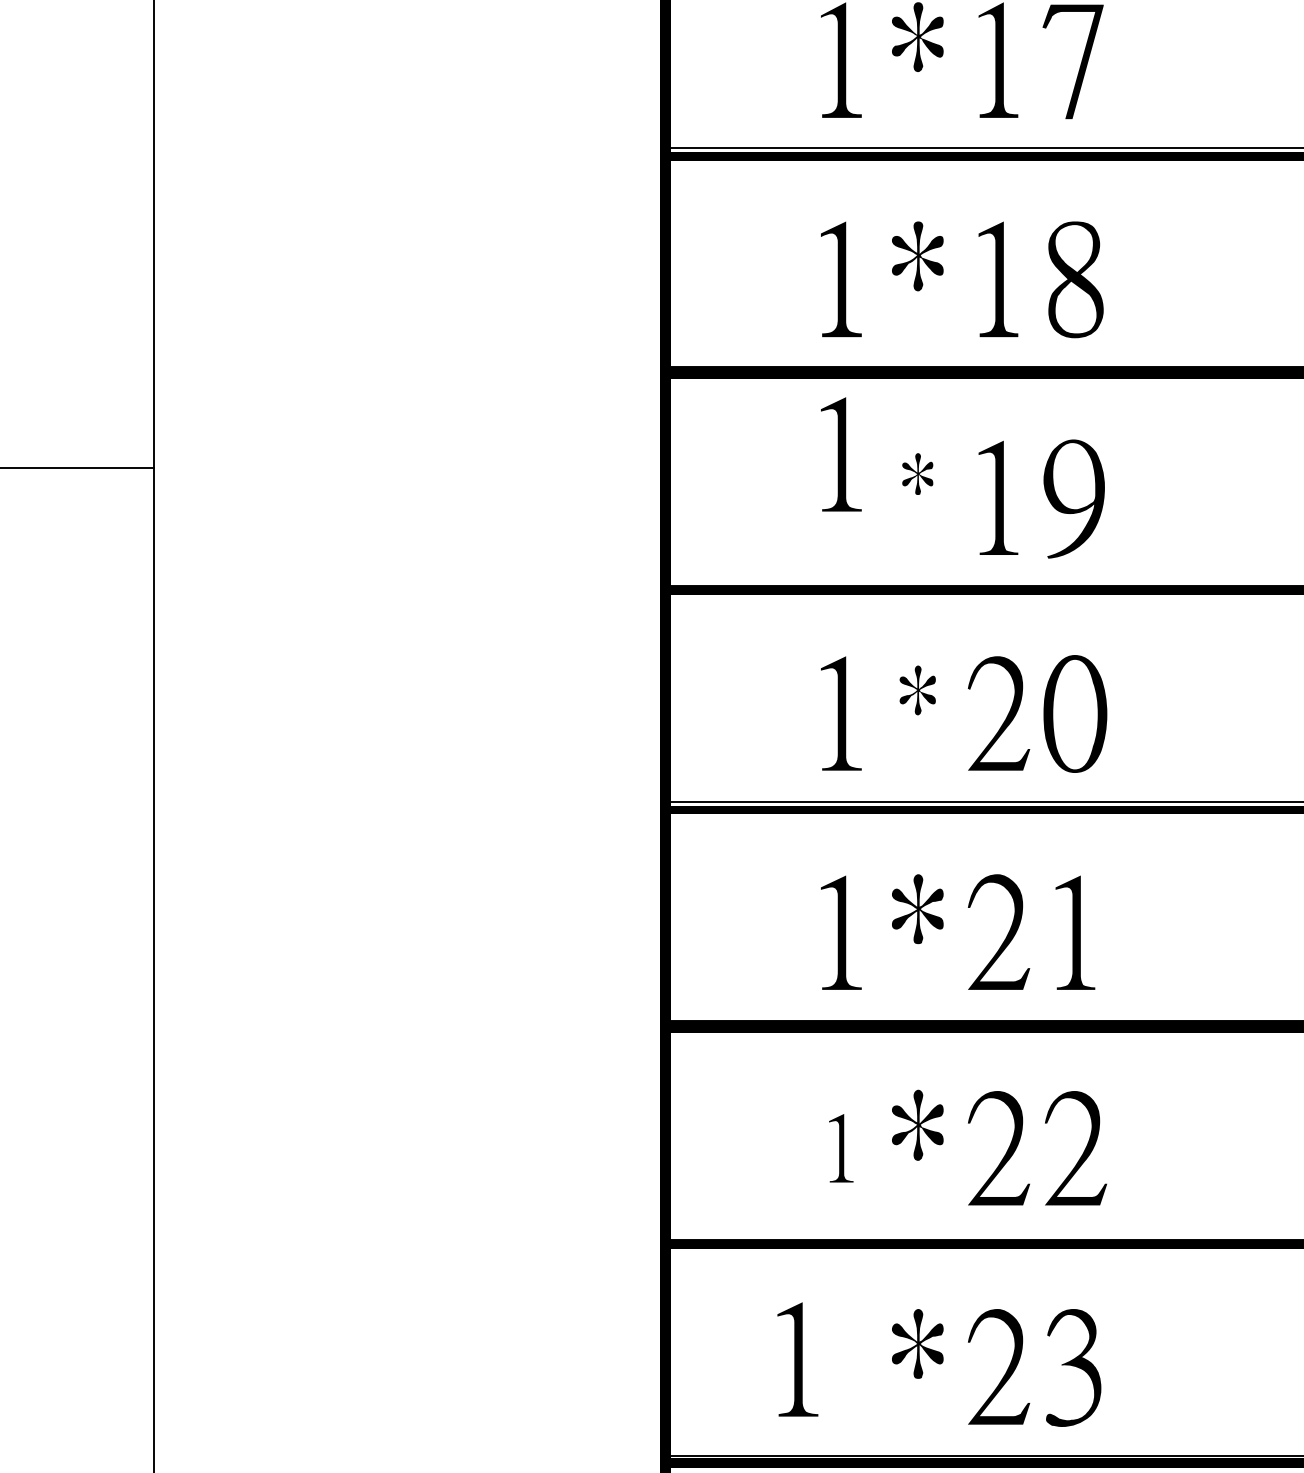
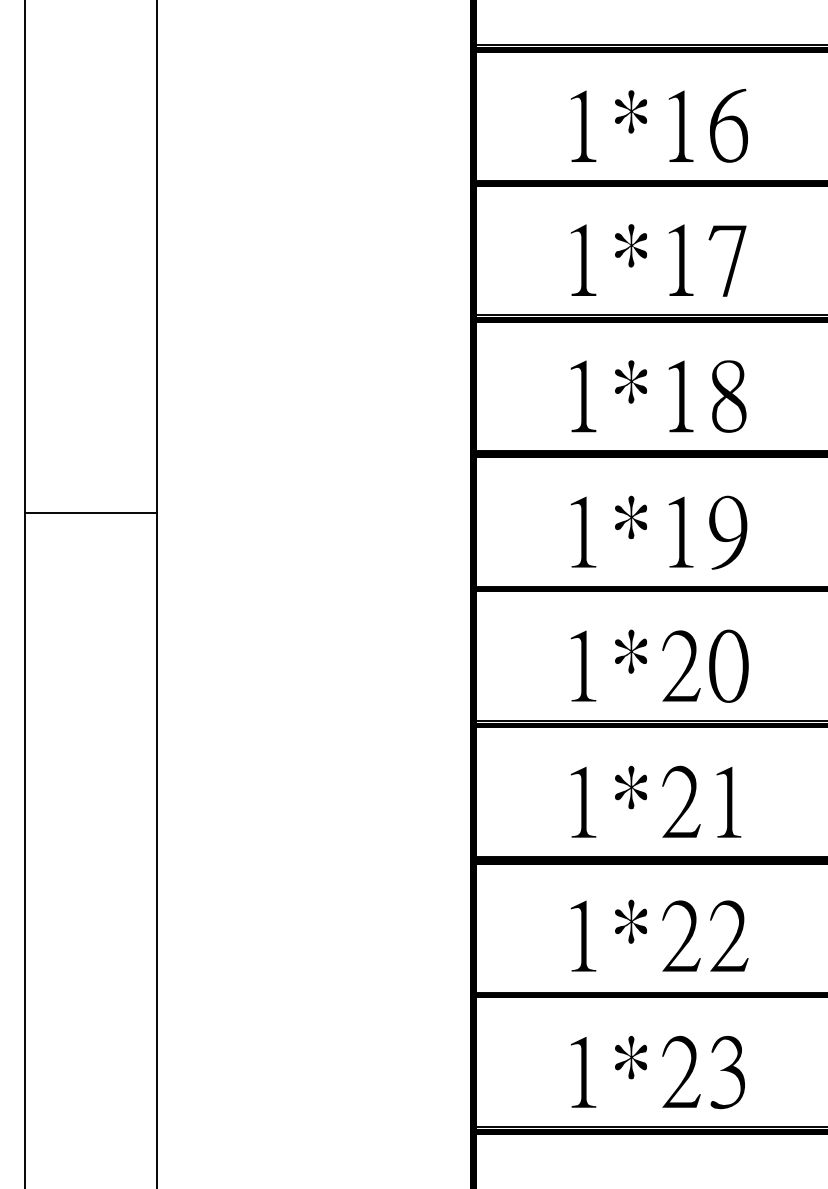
part: (841, 453) -> (583, 531), moved
part: (916, 472) -> (630, 516), size x1.67
part: (916, 690) -> (630, 651), size x1.43
part: (841, 1147) -> (583, 935), size x1.67
part: (797, 1358) -> (583, 1071), moved

